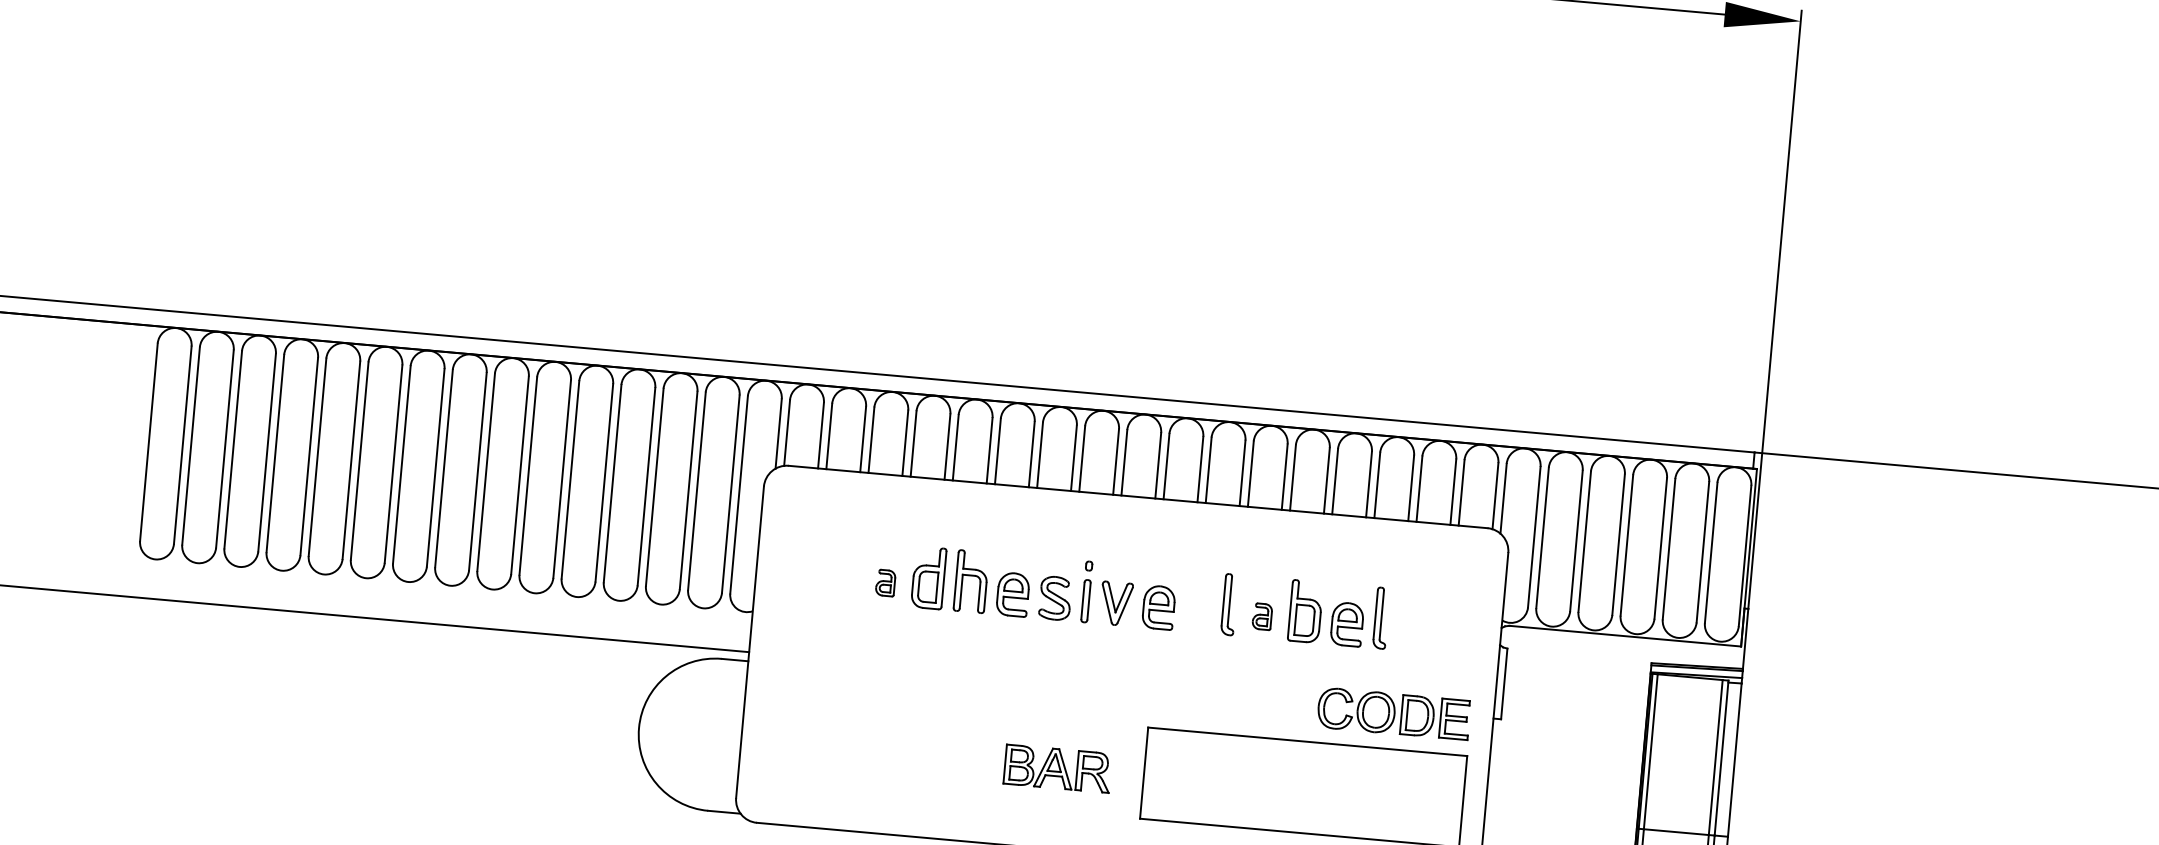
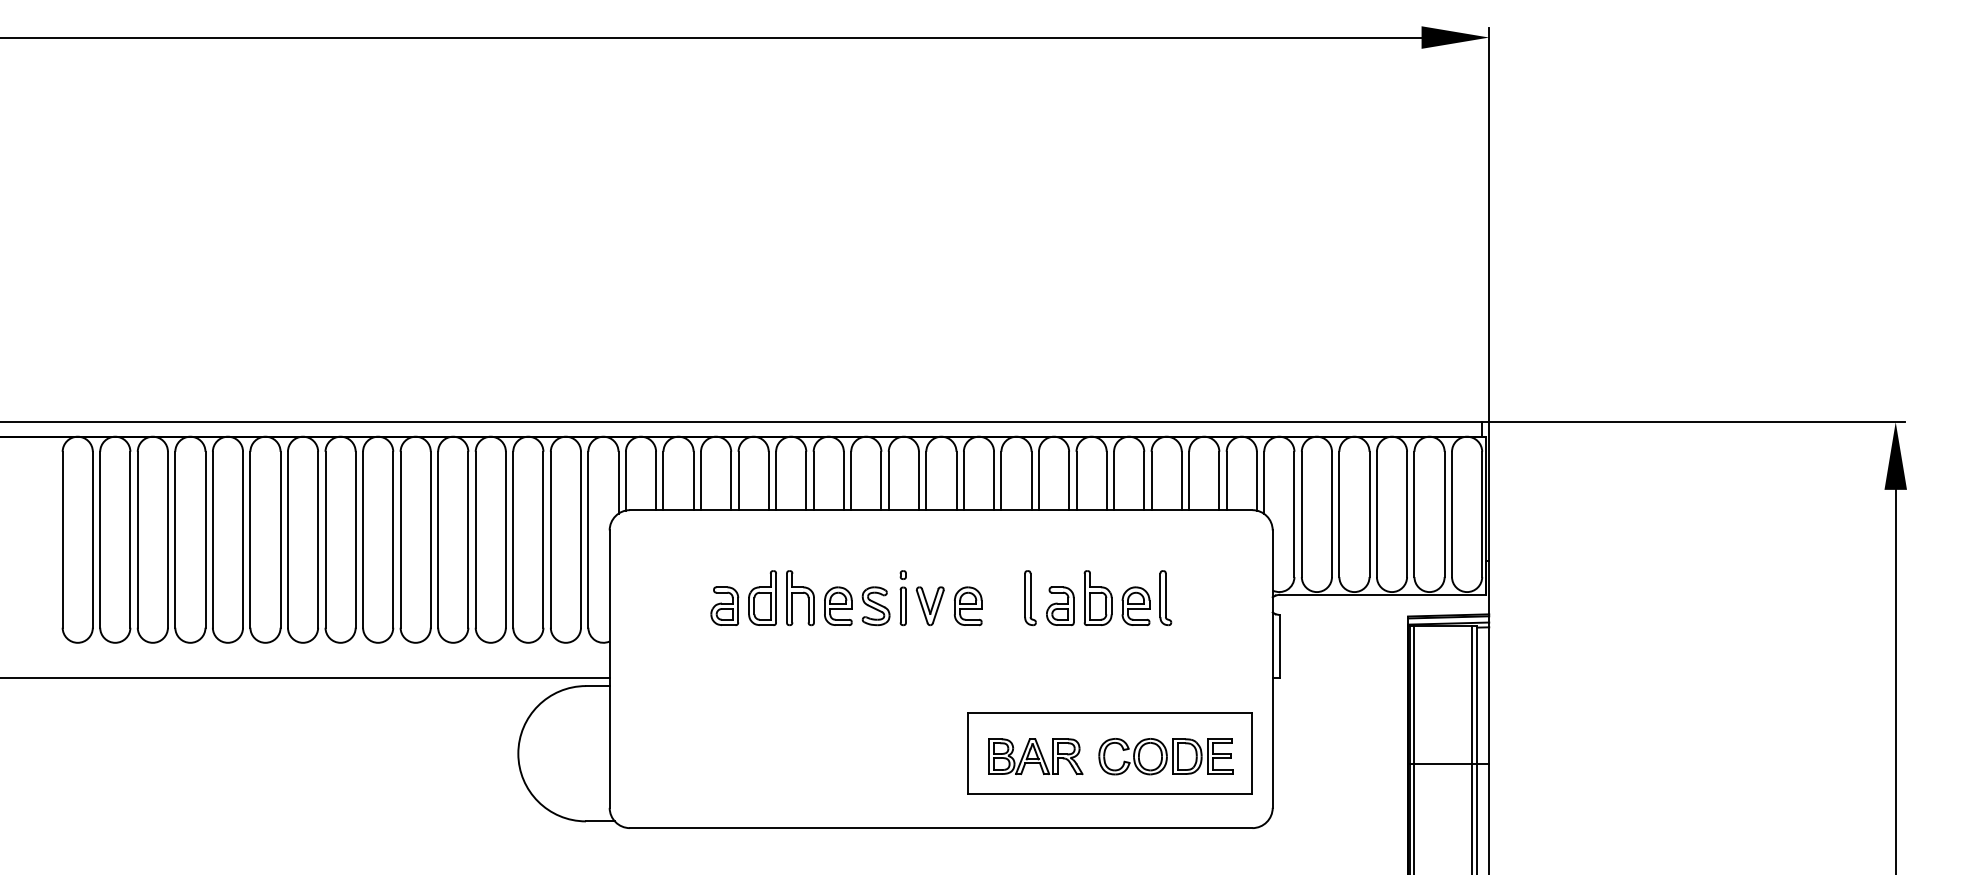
part: (885, 582) -> (724, 605), size x1.67
part: (1262, 615) -> (1060, 605), size x1.67
part: (1393, 713) -> (1165, 756), moved
part: (1057, 768) -> (1035, 756), moved

